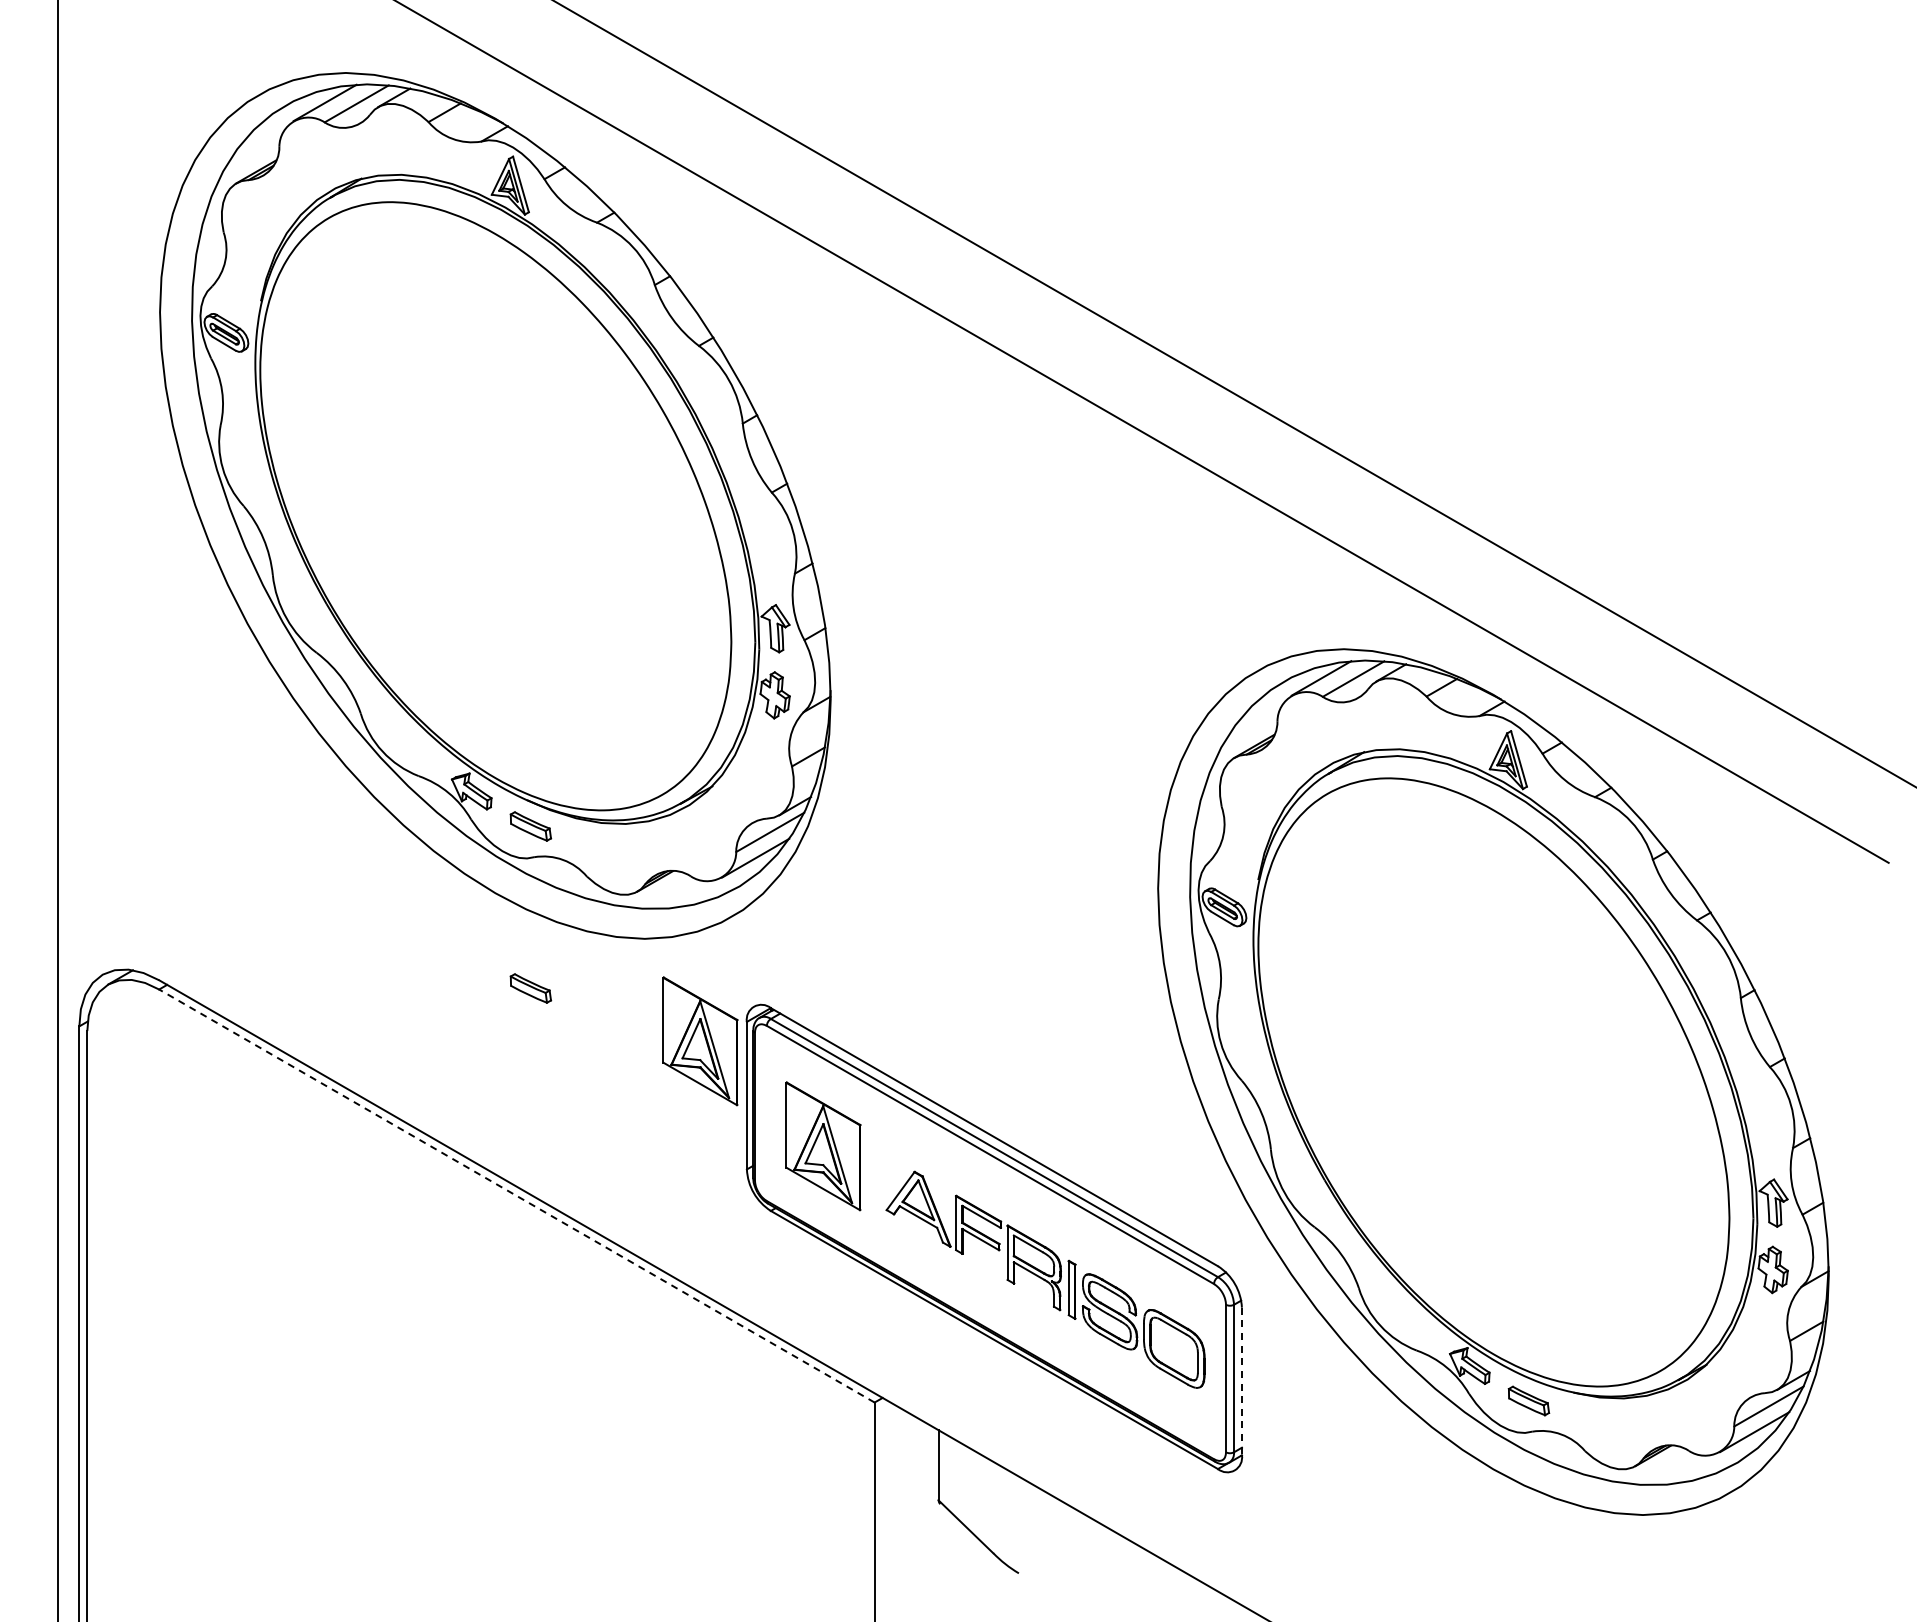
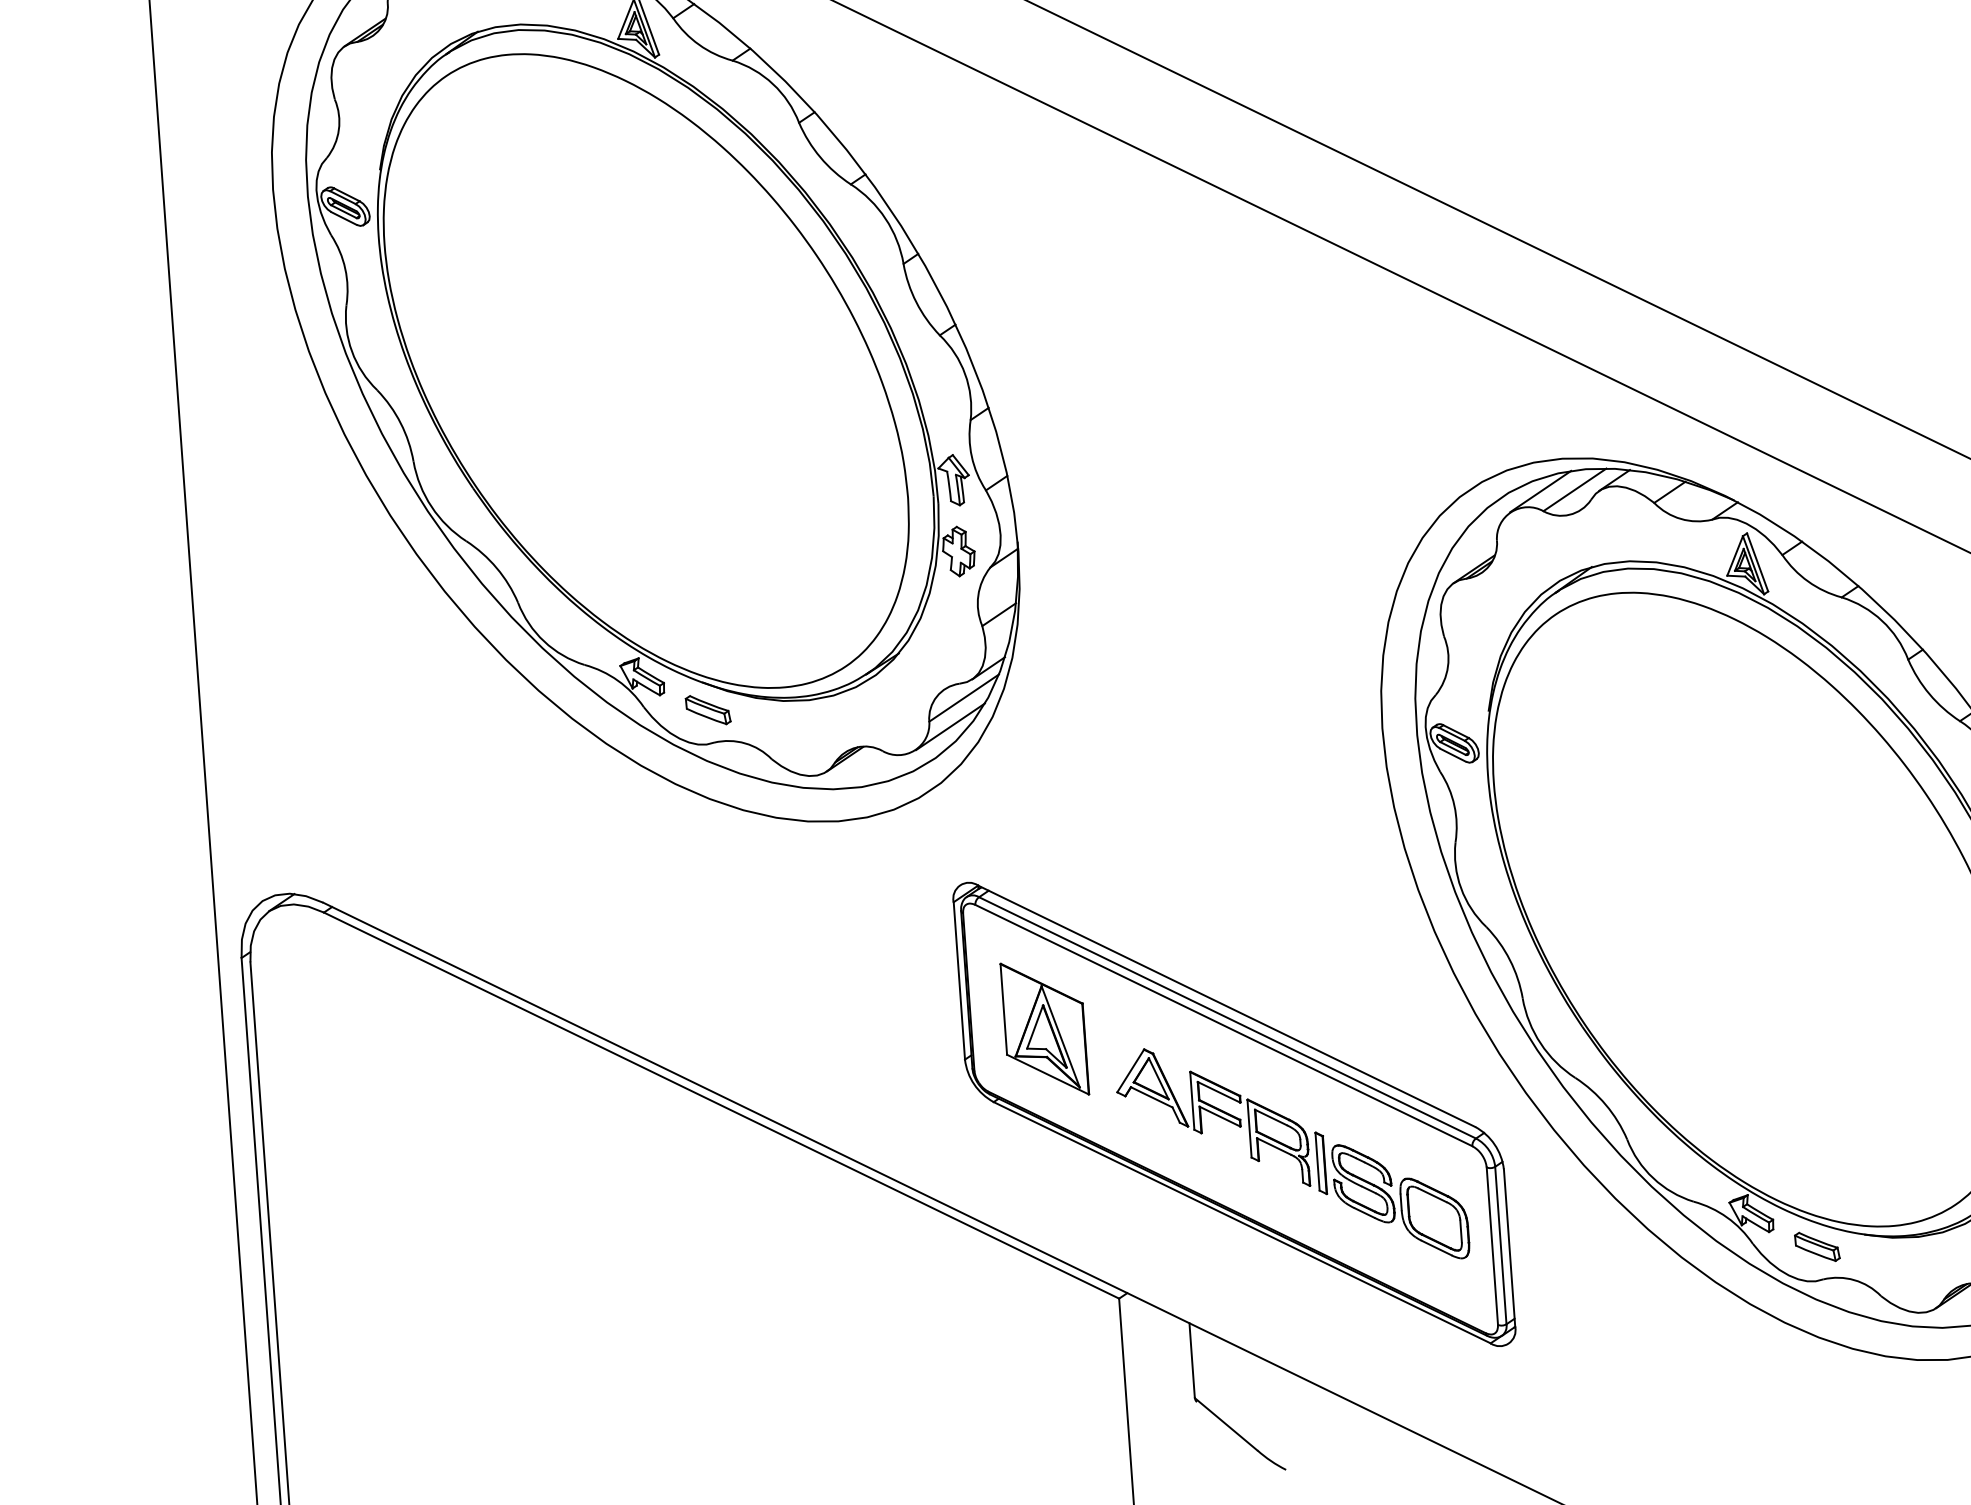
part: (530, 988) -> (720, 883), removed
part: (700, 1041) -> (905, 926), removed
line: (516, 1195) -> (721, 1105), dashed -> solid
line: (1241, 1381) -> (1509, 1248), dashed -> solid

